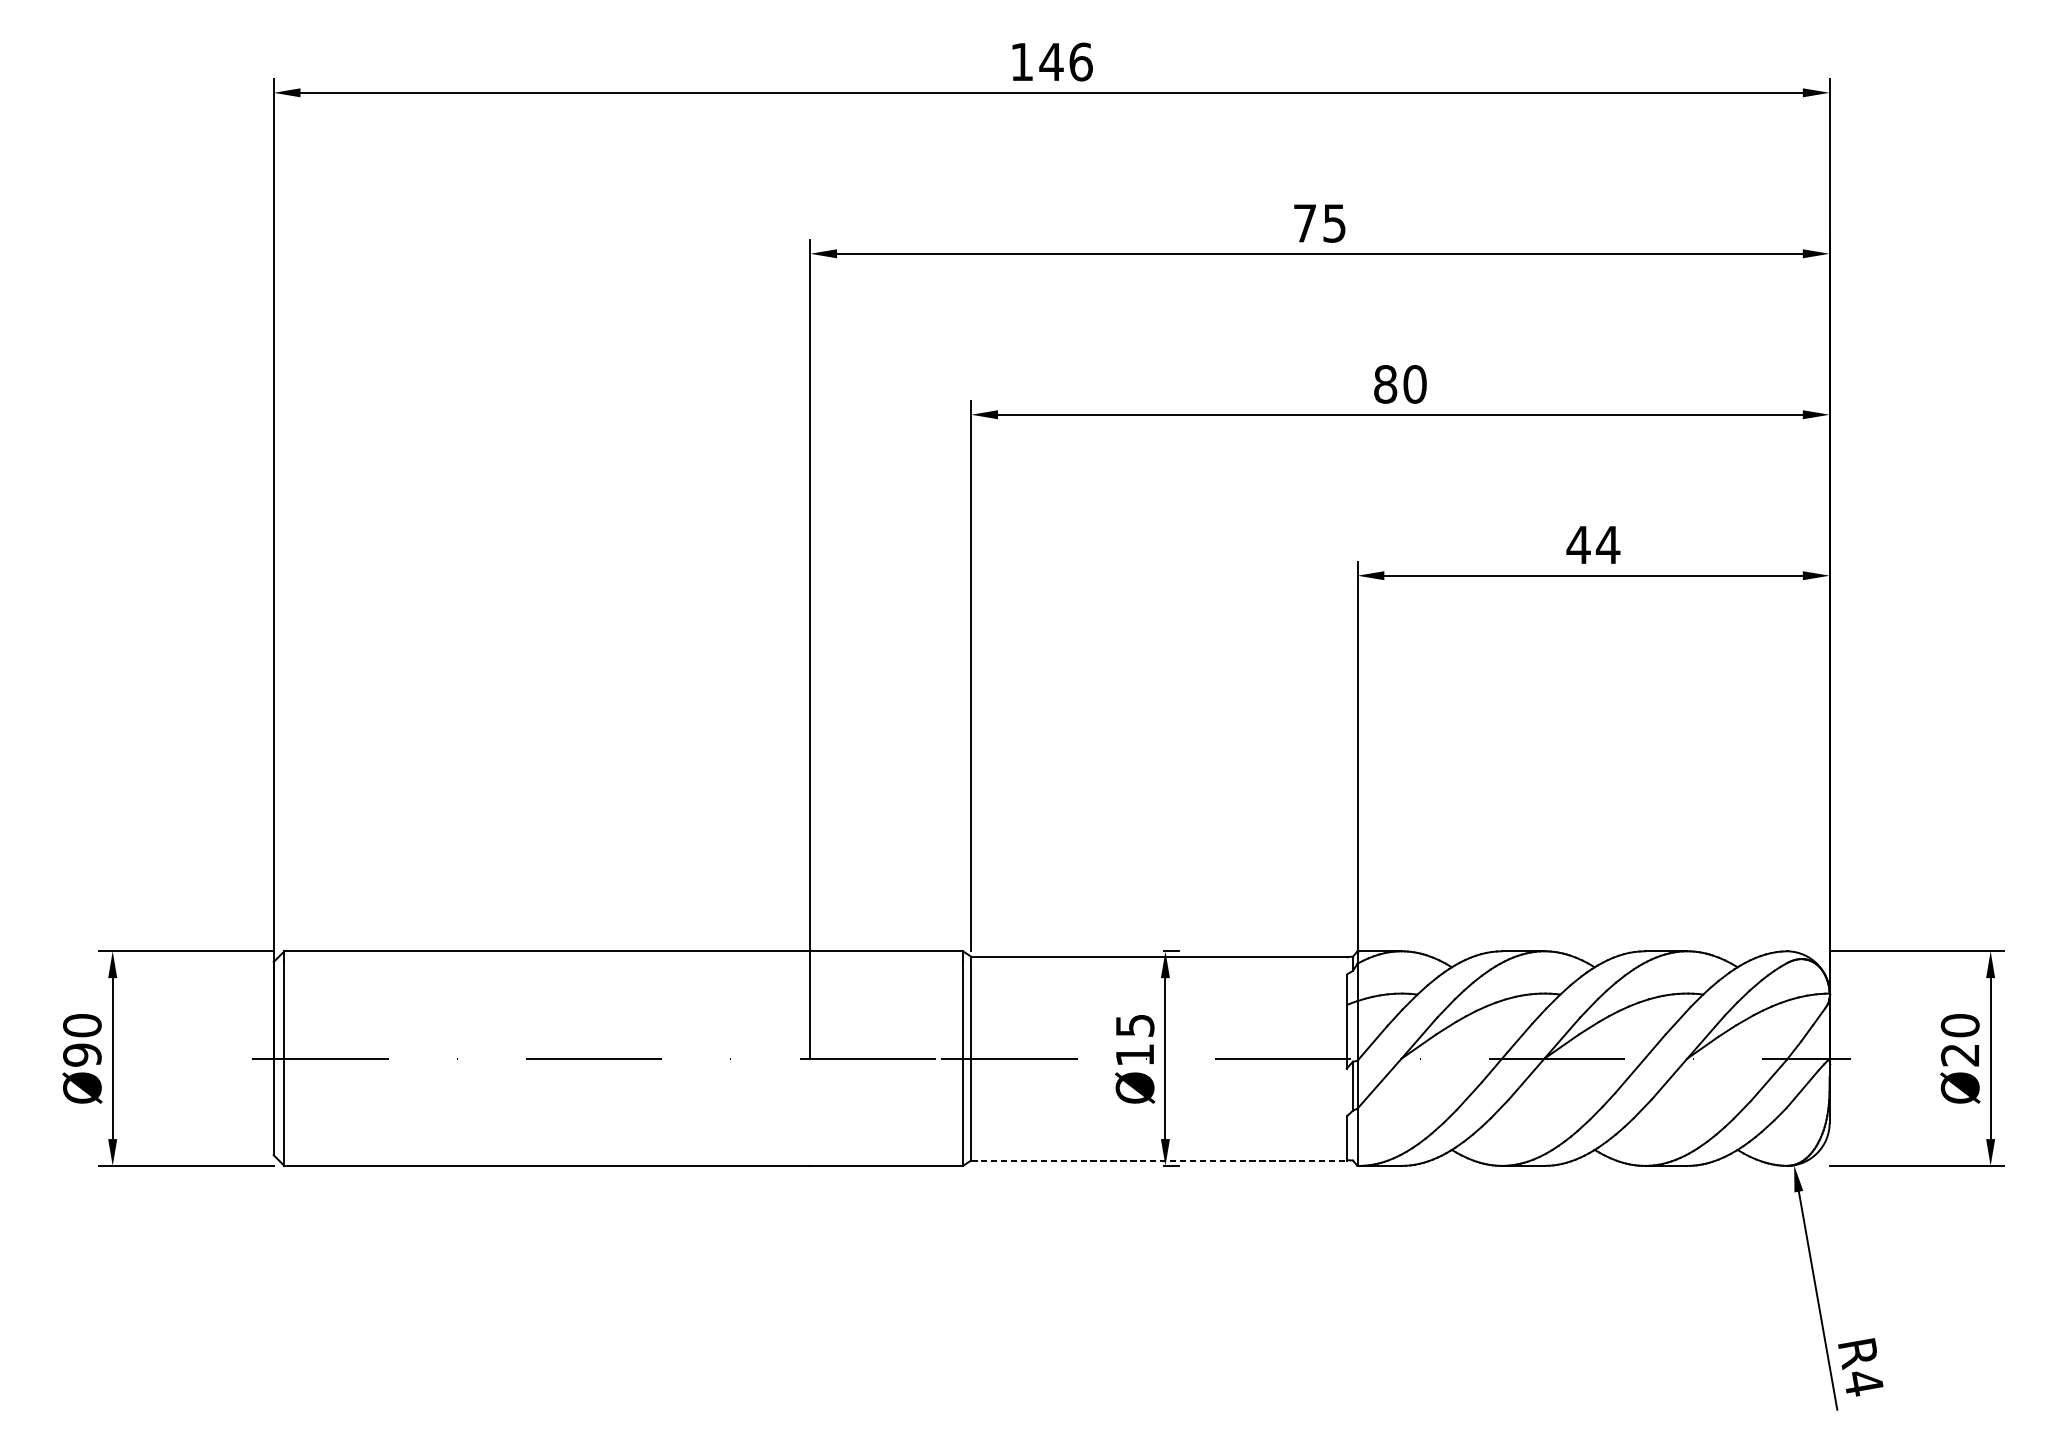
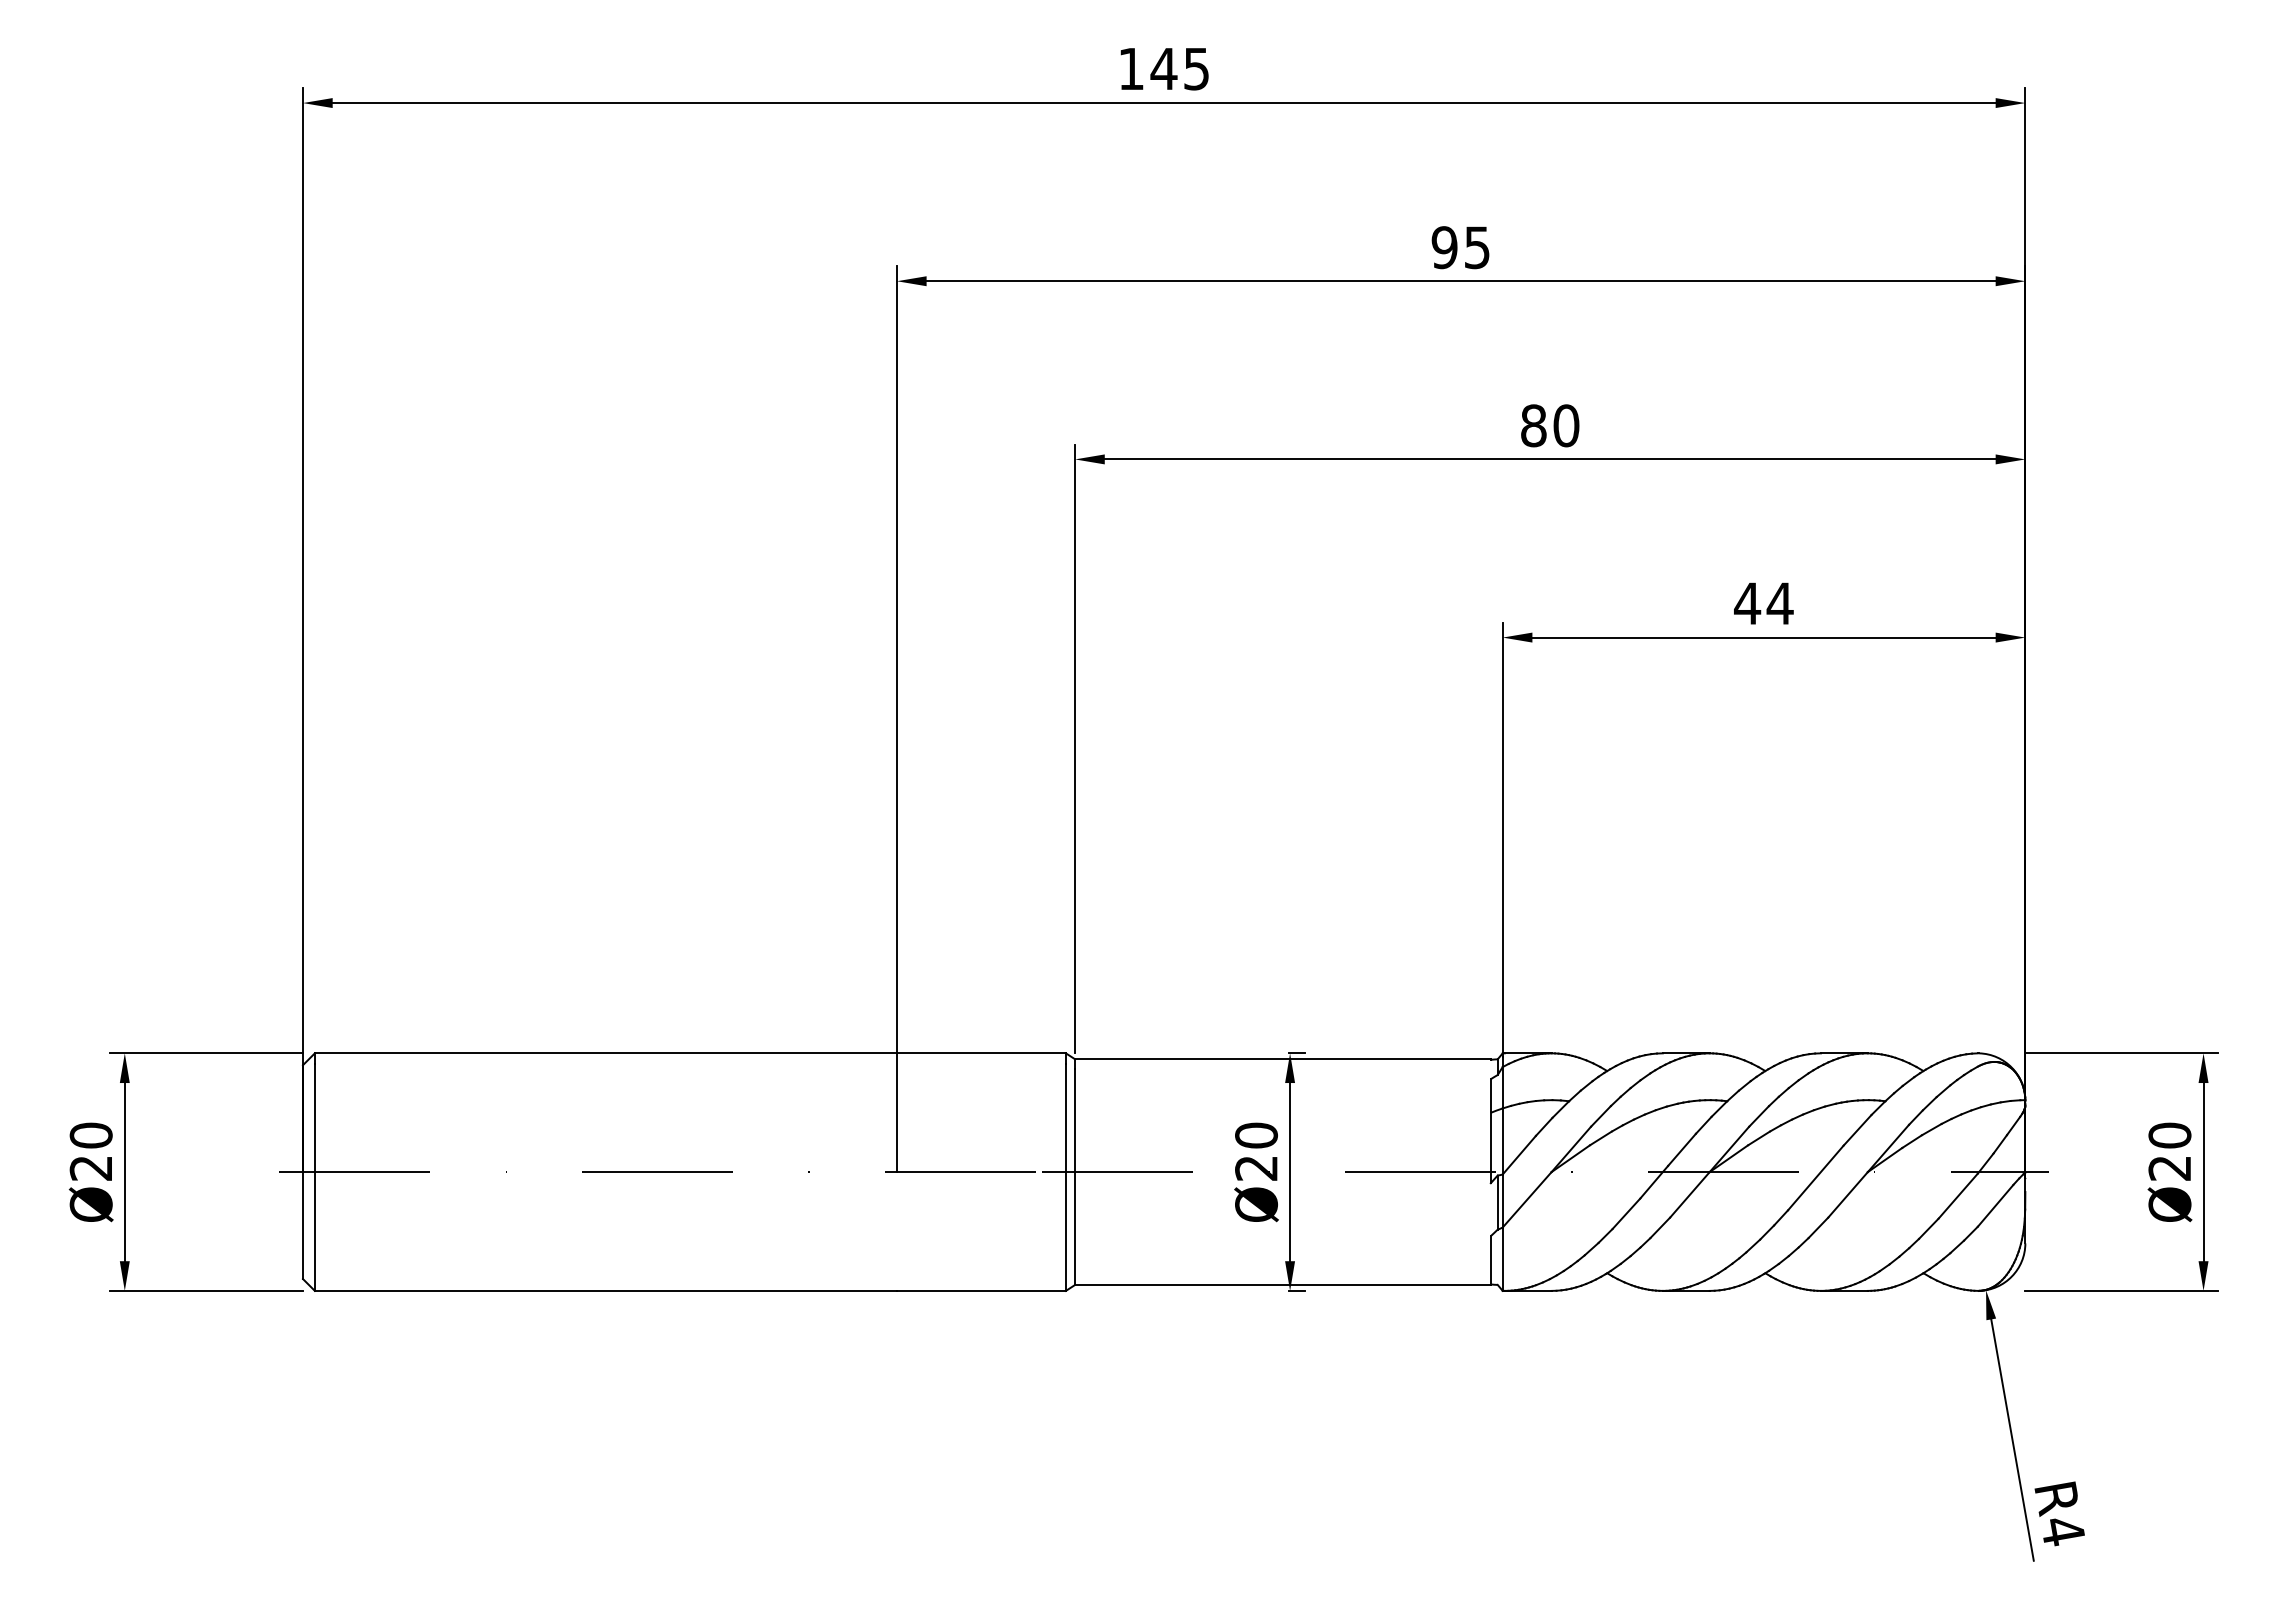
text: (1080, 61) -> (1196, 68), 146 -> 145
text: (1304, 223) -> (1444, 247), 75 -> 95
text: (1135, 1039) -> (1256, 1151), Ø15 -> Ø20
text: (81, 1055) -> (90, 1168), Ø90 -> Ø20
line: (1158, 1160) -> (1282, 1284), dashed -> solid

